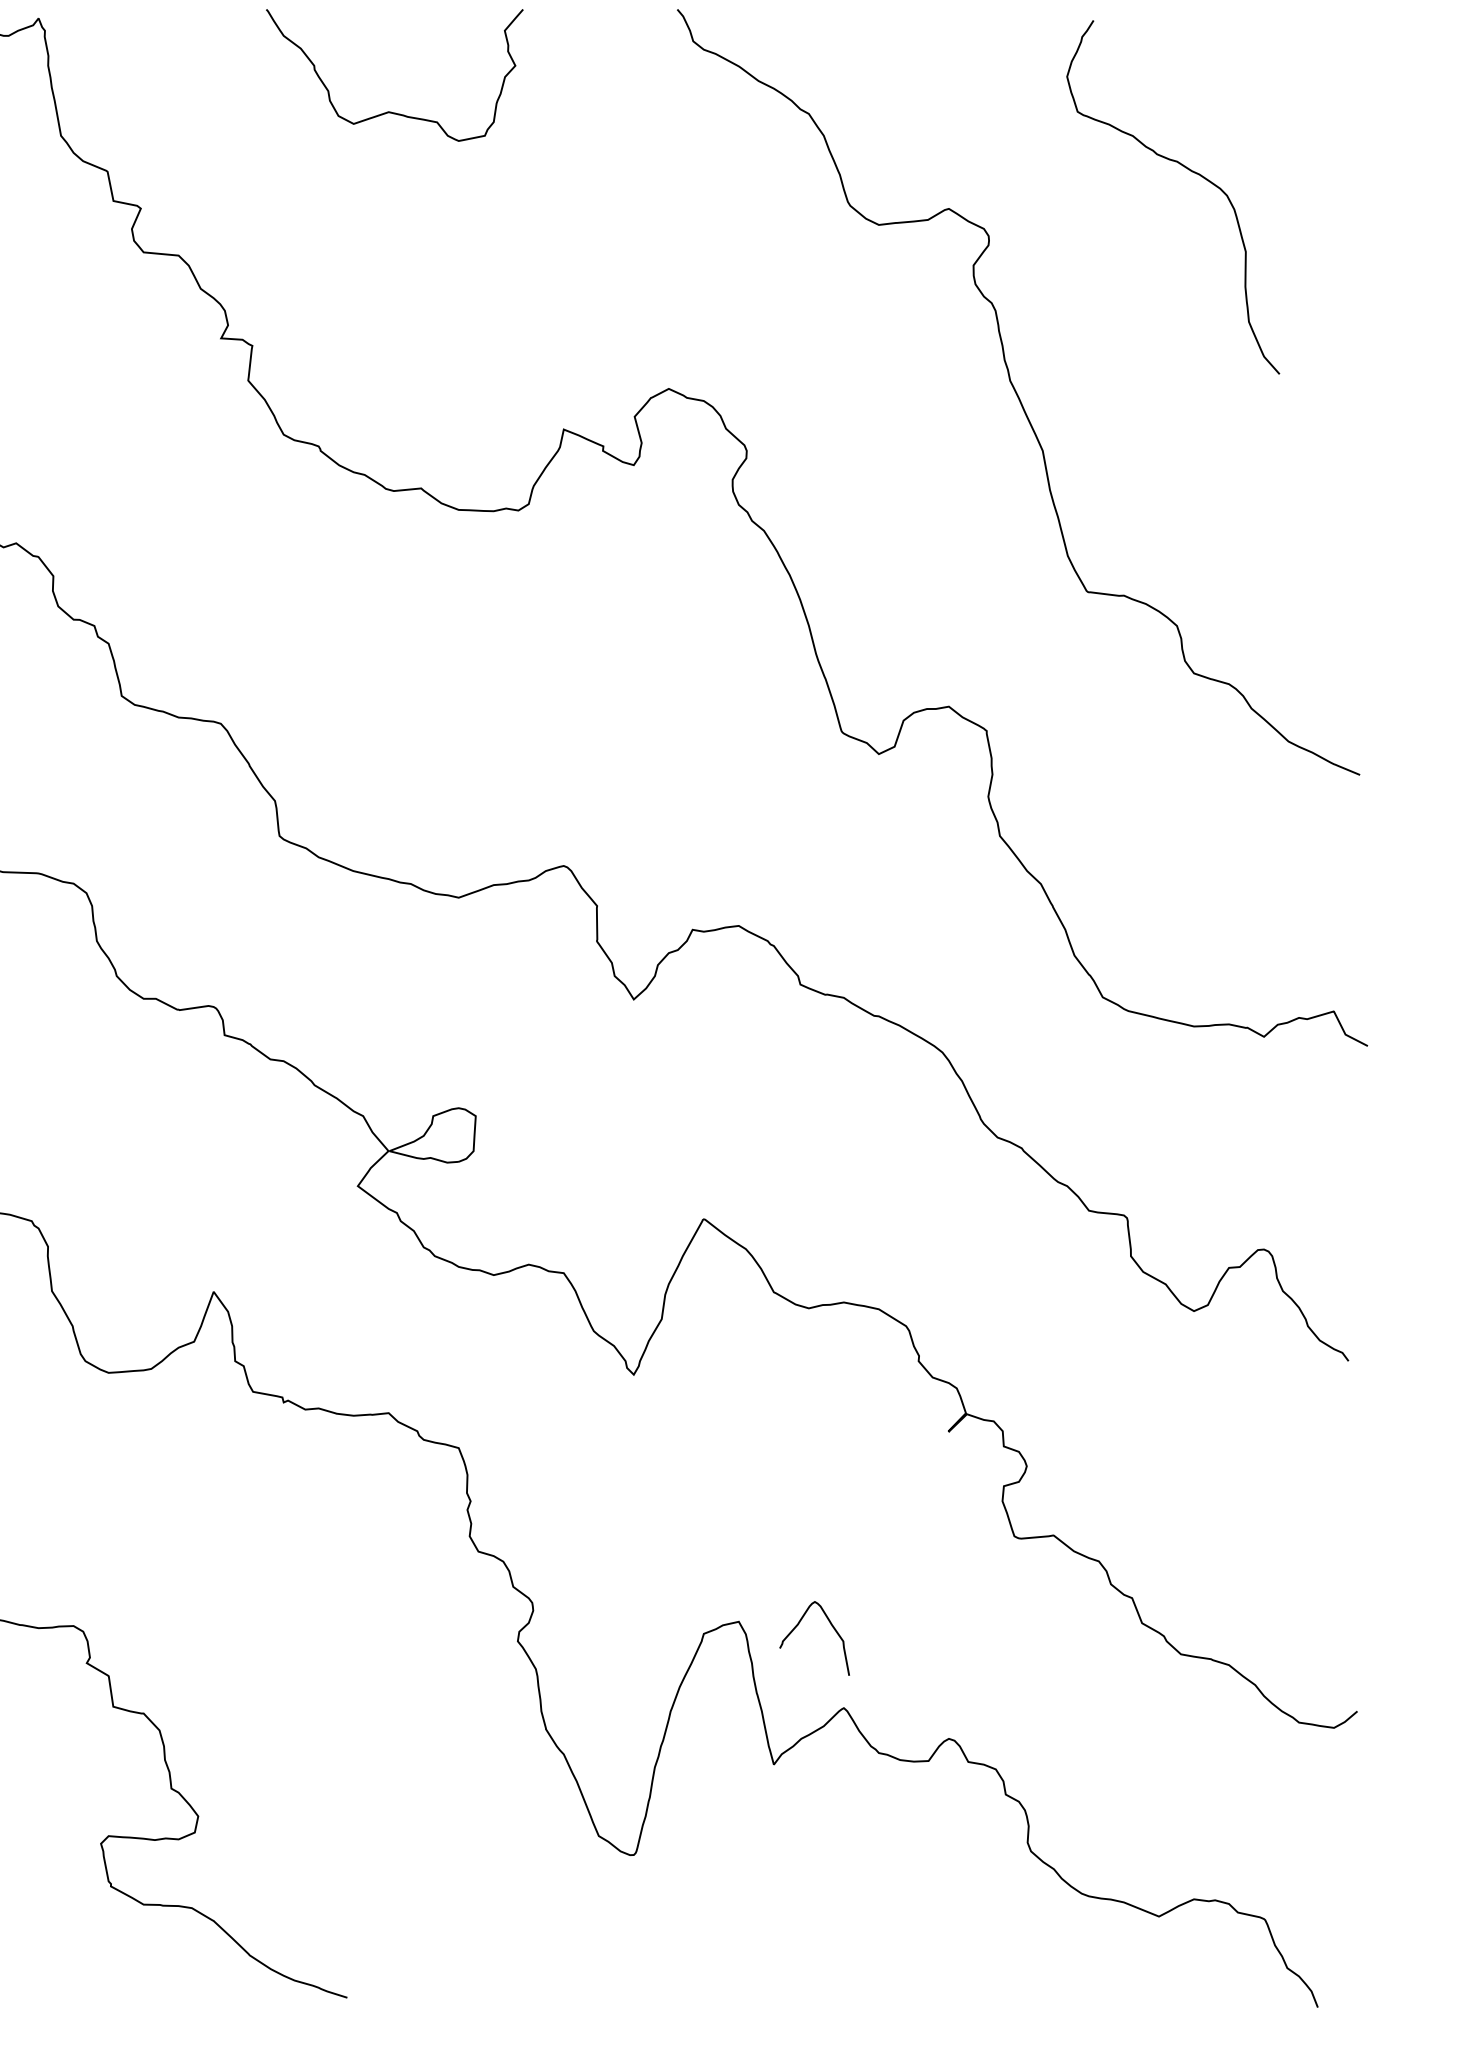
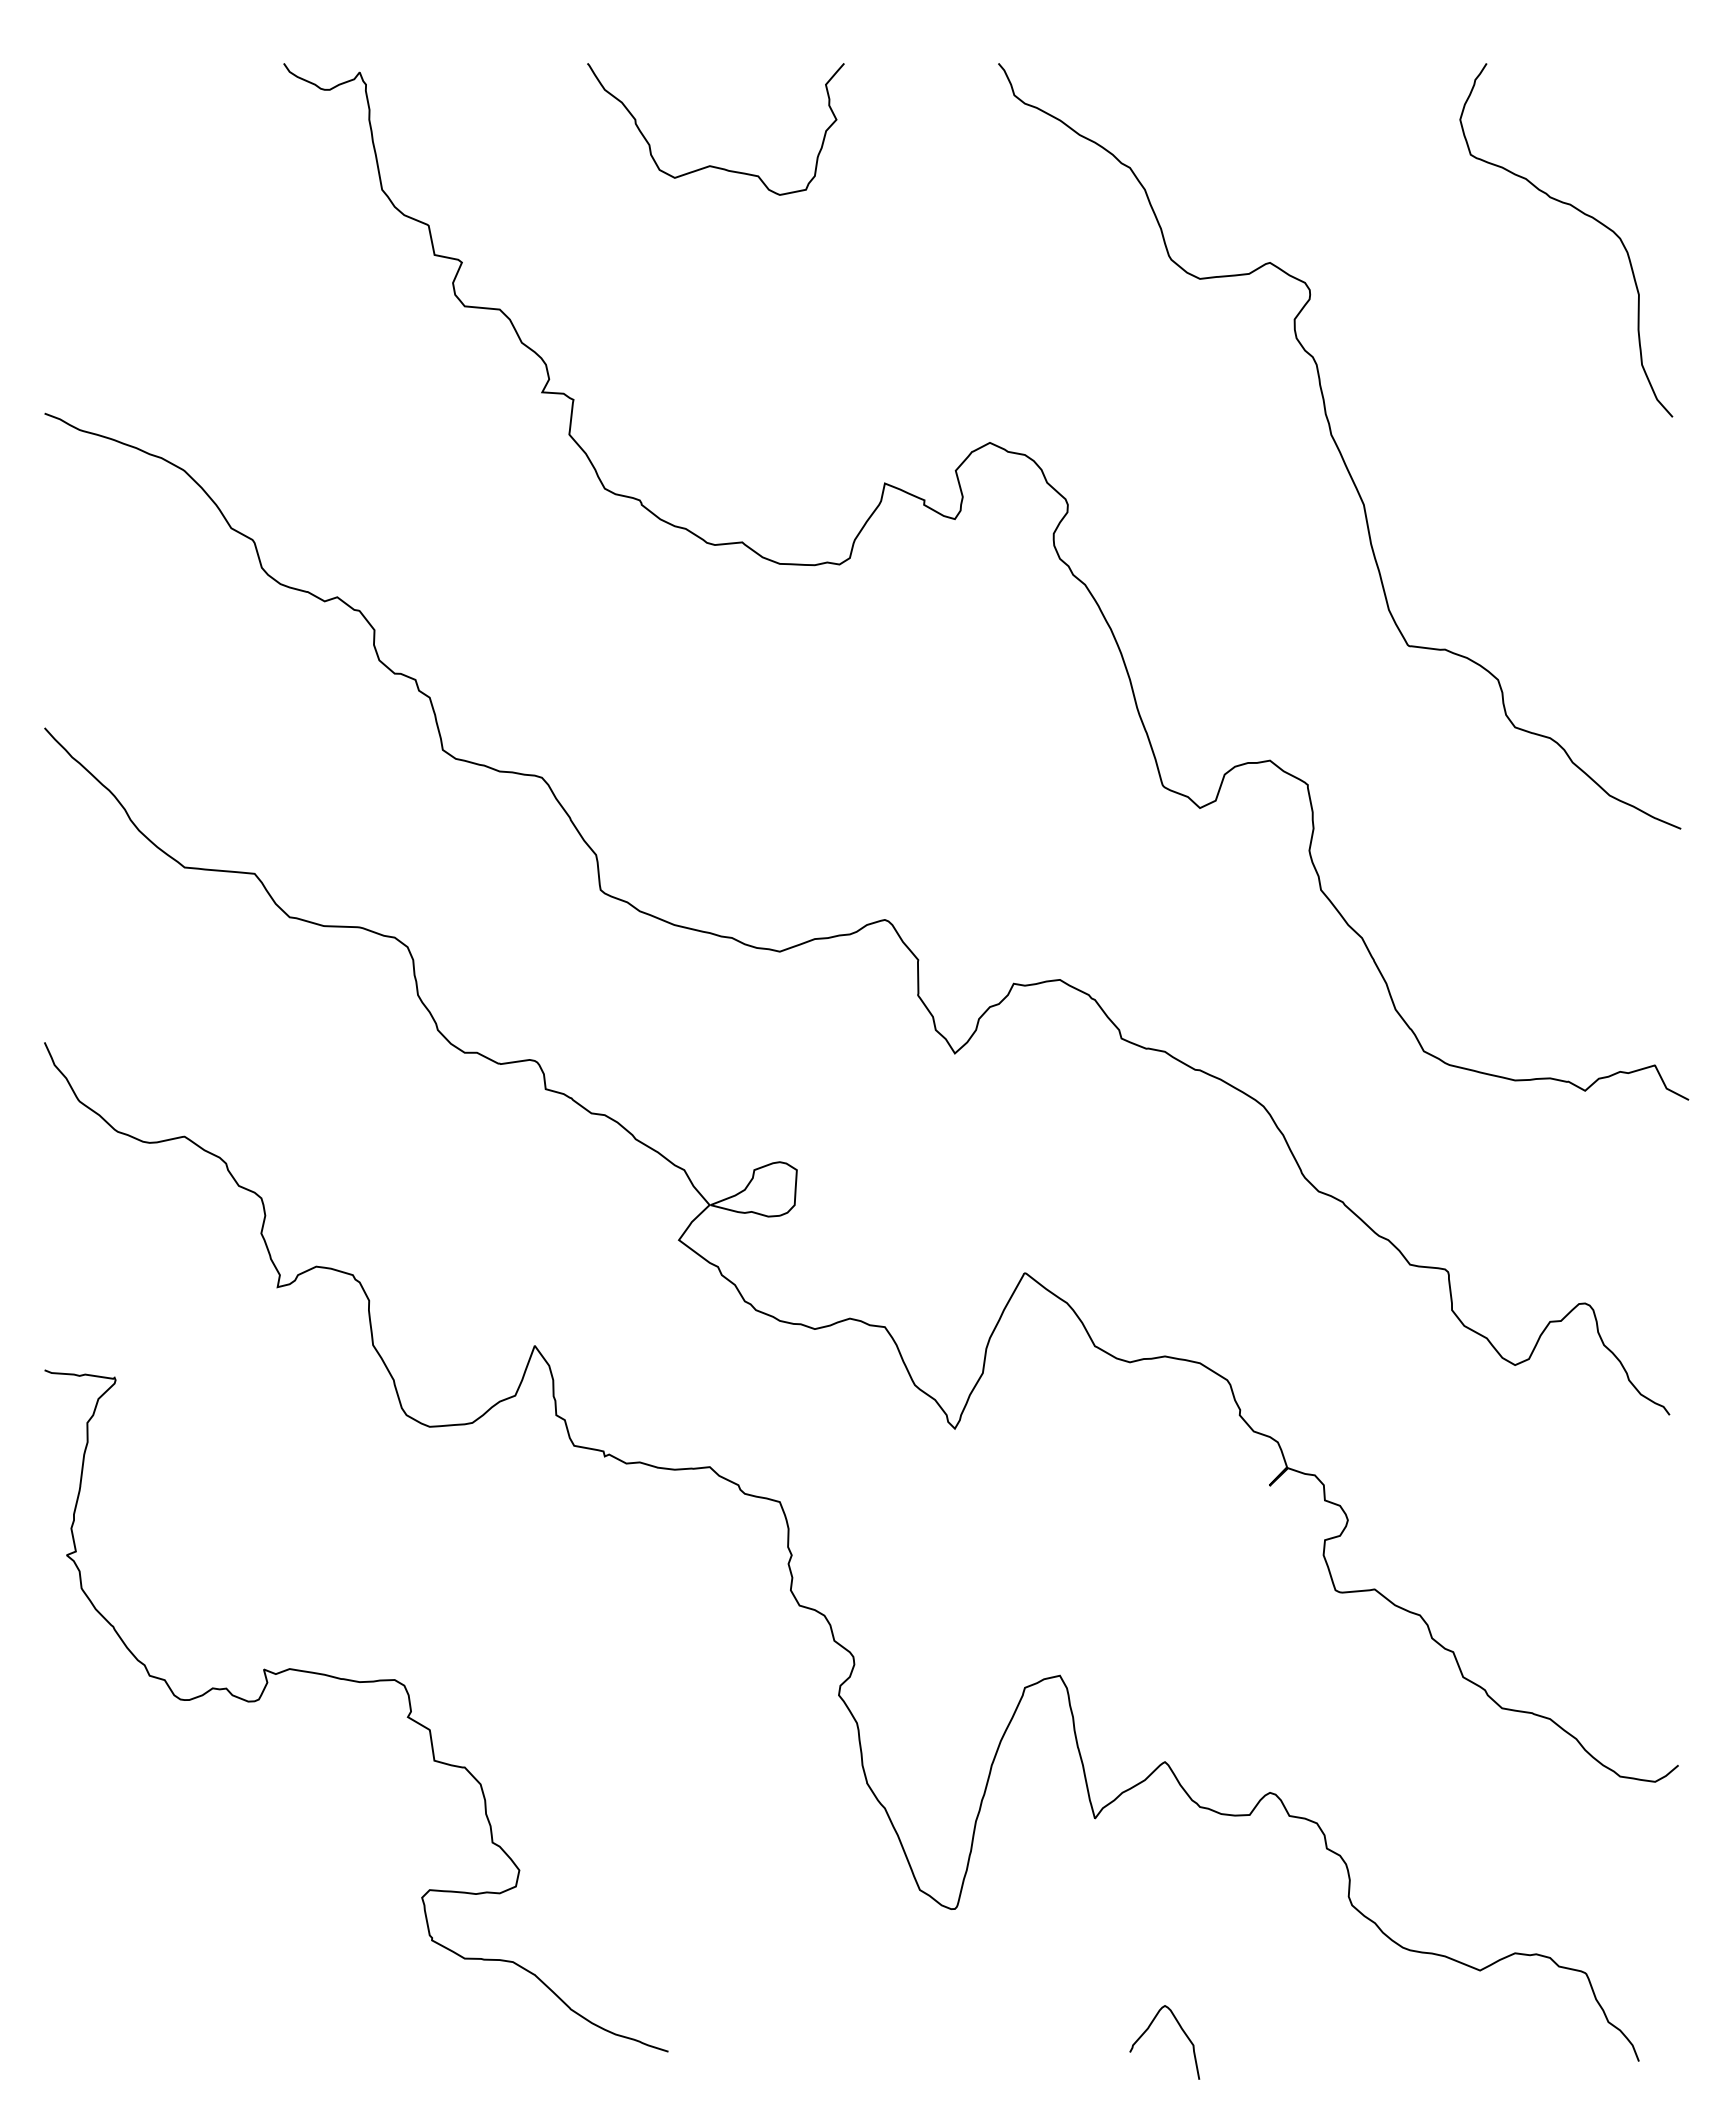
curve: (1190, 171) -> (1583, 214), moved
curve: (799, 1624) -> (1149, 2028), moved

